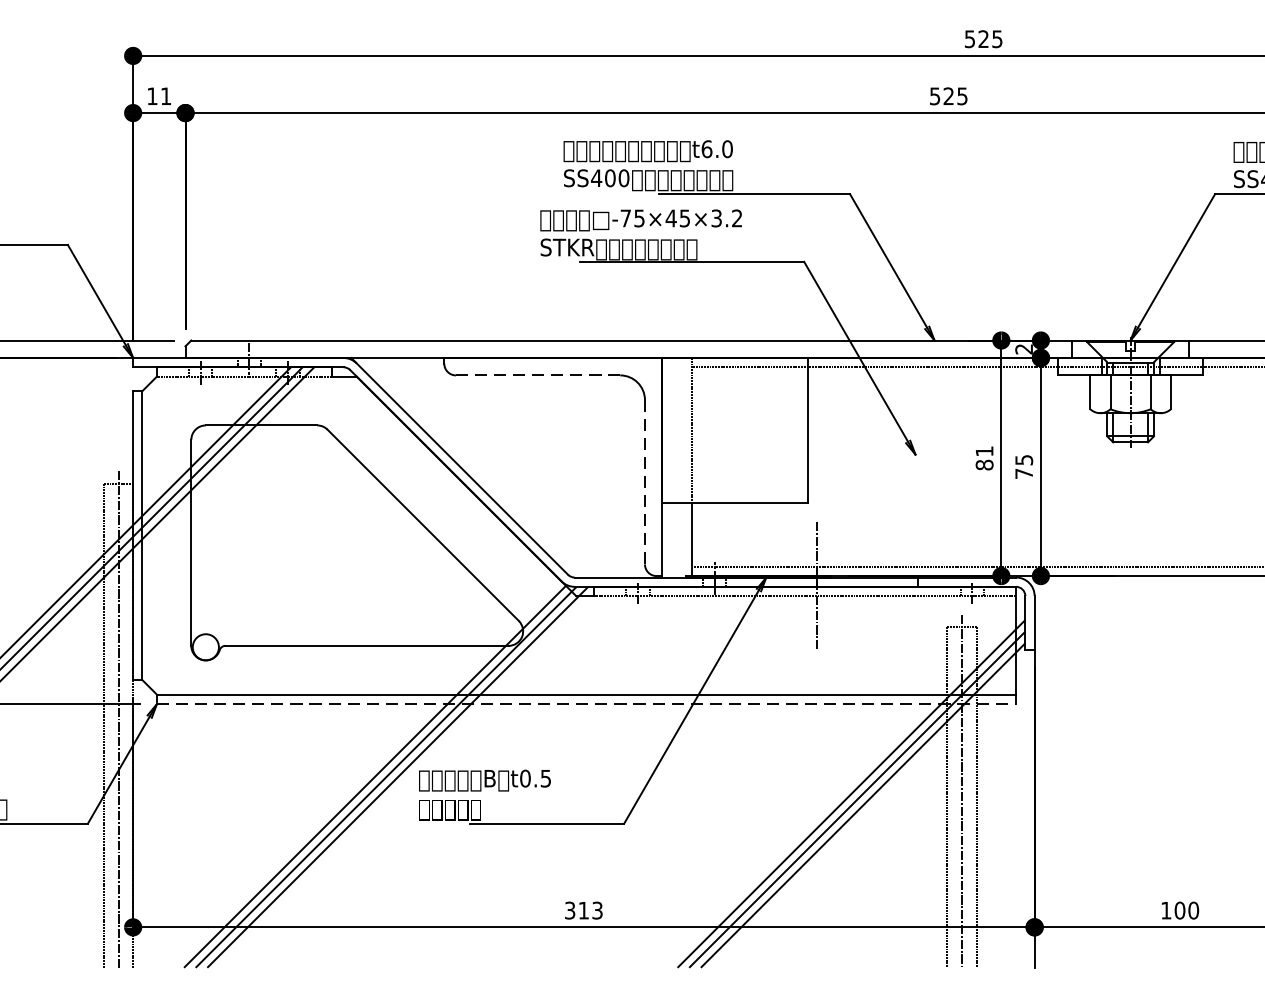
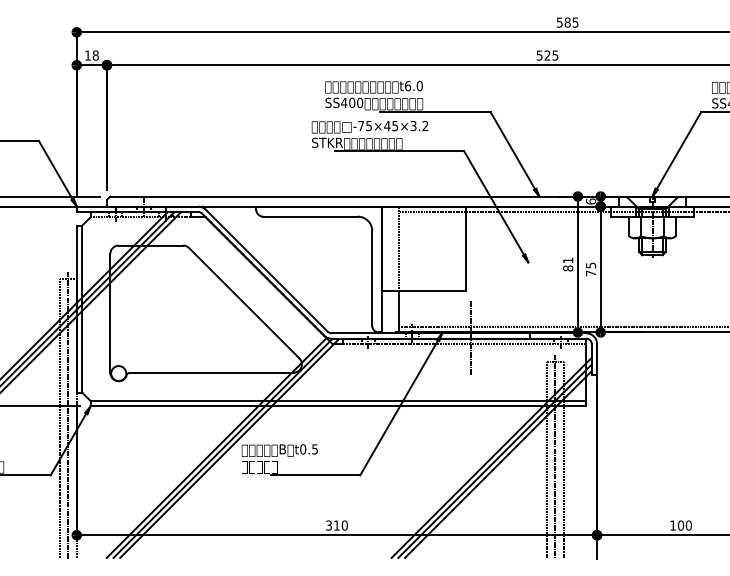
text: (983, 38) -> (567, 22), 525 -> 585
text: (165, 96) -> (95, 55), 11 -> 18
text: (1023, 349) -> (590, 201), 2 -> 6
line: (539, 375) -> (311, 216), dashed -> solid
line: (645, 480) -> (372, 277), dashed -> solid
line: (586, 704) -> (338, 406), dashed -> solid
text: (596, 910) -> (344, 525), 313 -> 310

